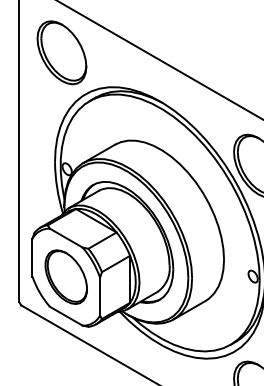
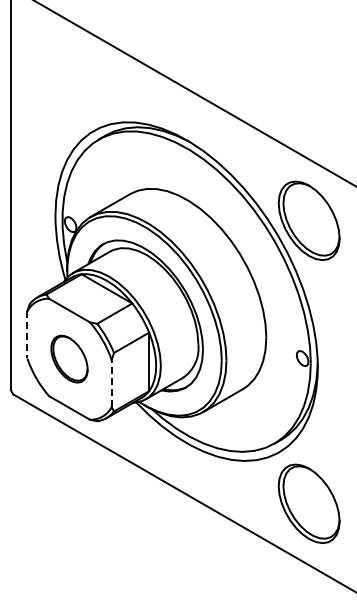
part: (61, 52) -> (63, 79), removed
line: (32, 257) -> (27, 334), solid -> dashed
part: (66, 276) -> (69, 358), size x0.7
line: (99, 296) -> (111, 383), solid -> dashed

